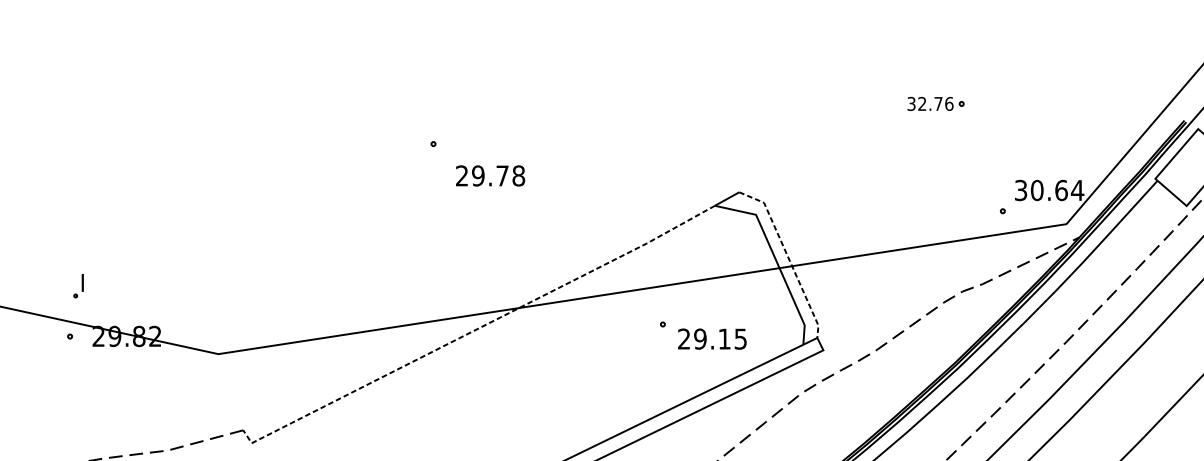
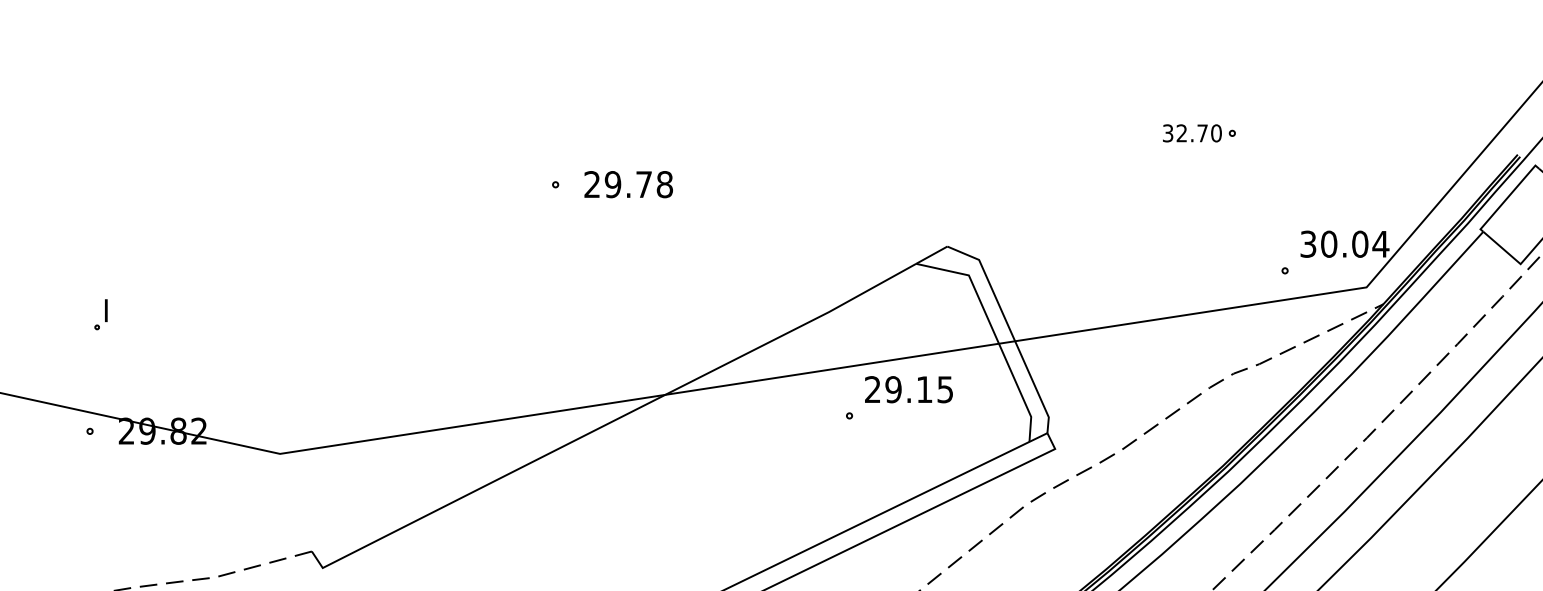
text: (949, 104) -> (1216, 133), 32.76 -> 32.70
text: (490, 175) -> (628, 184), moved
text: (1061, 189) -> (1360, 243), 30.64 -> 30.04
line: (788, 257) -> (1010, 329), dashed -> solid
part: (78, 285) -> (100, 314), moved
line: (477, 329) -> (611, 422), dashed -> solid
text: (712, 338) -> (908, 389), moved

